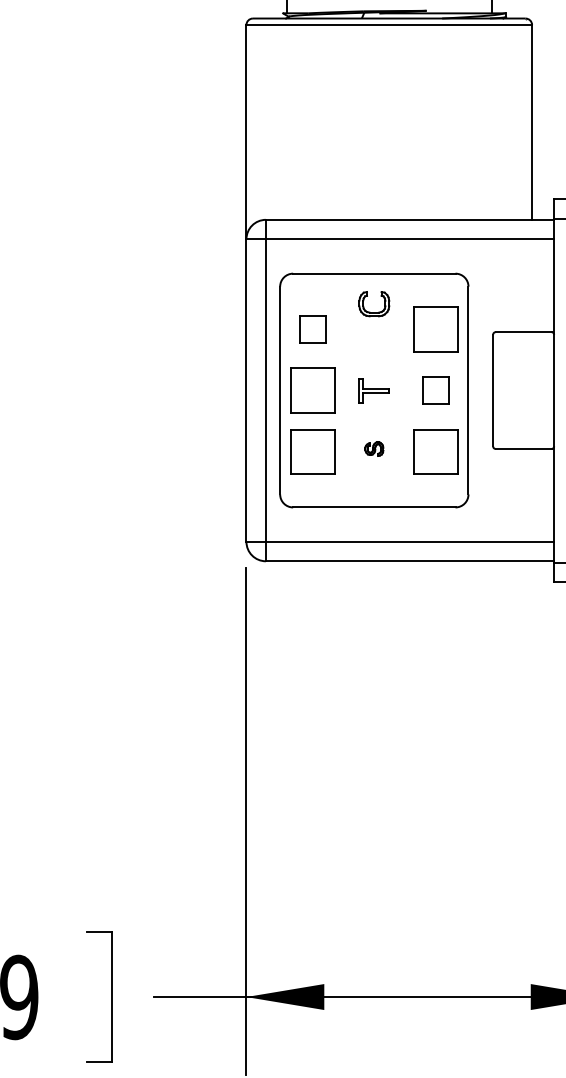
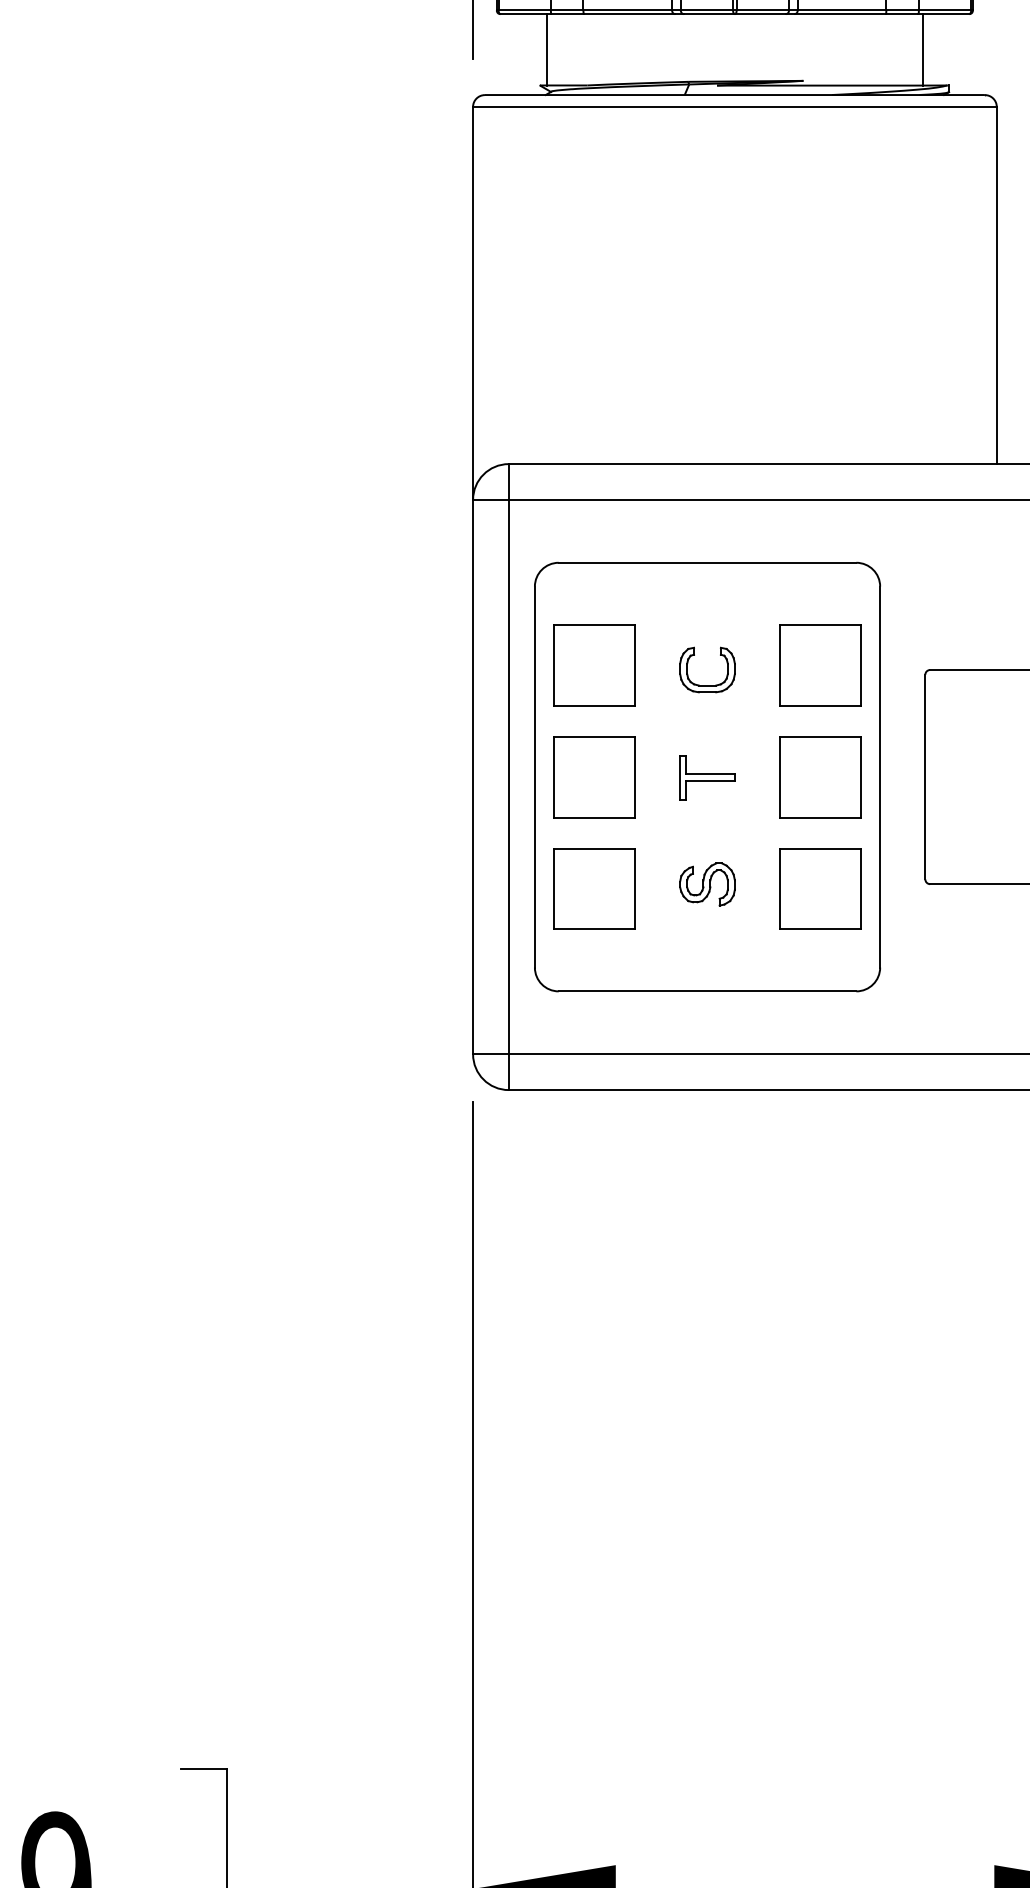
part: (374, 312) -> (707, 685), moved
part: (312, 329) -> (594, 665), size x1.67
part: (435, 390) -> (819, 776), size x1.67
part: (374, 448) -> (707, 883), size x1.67

